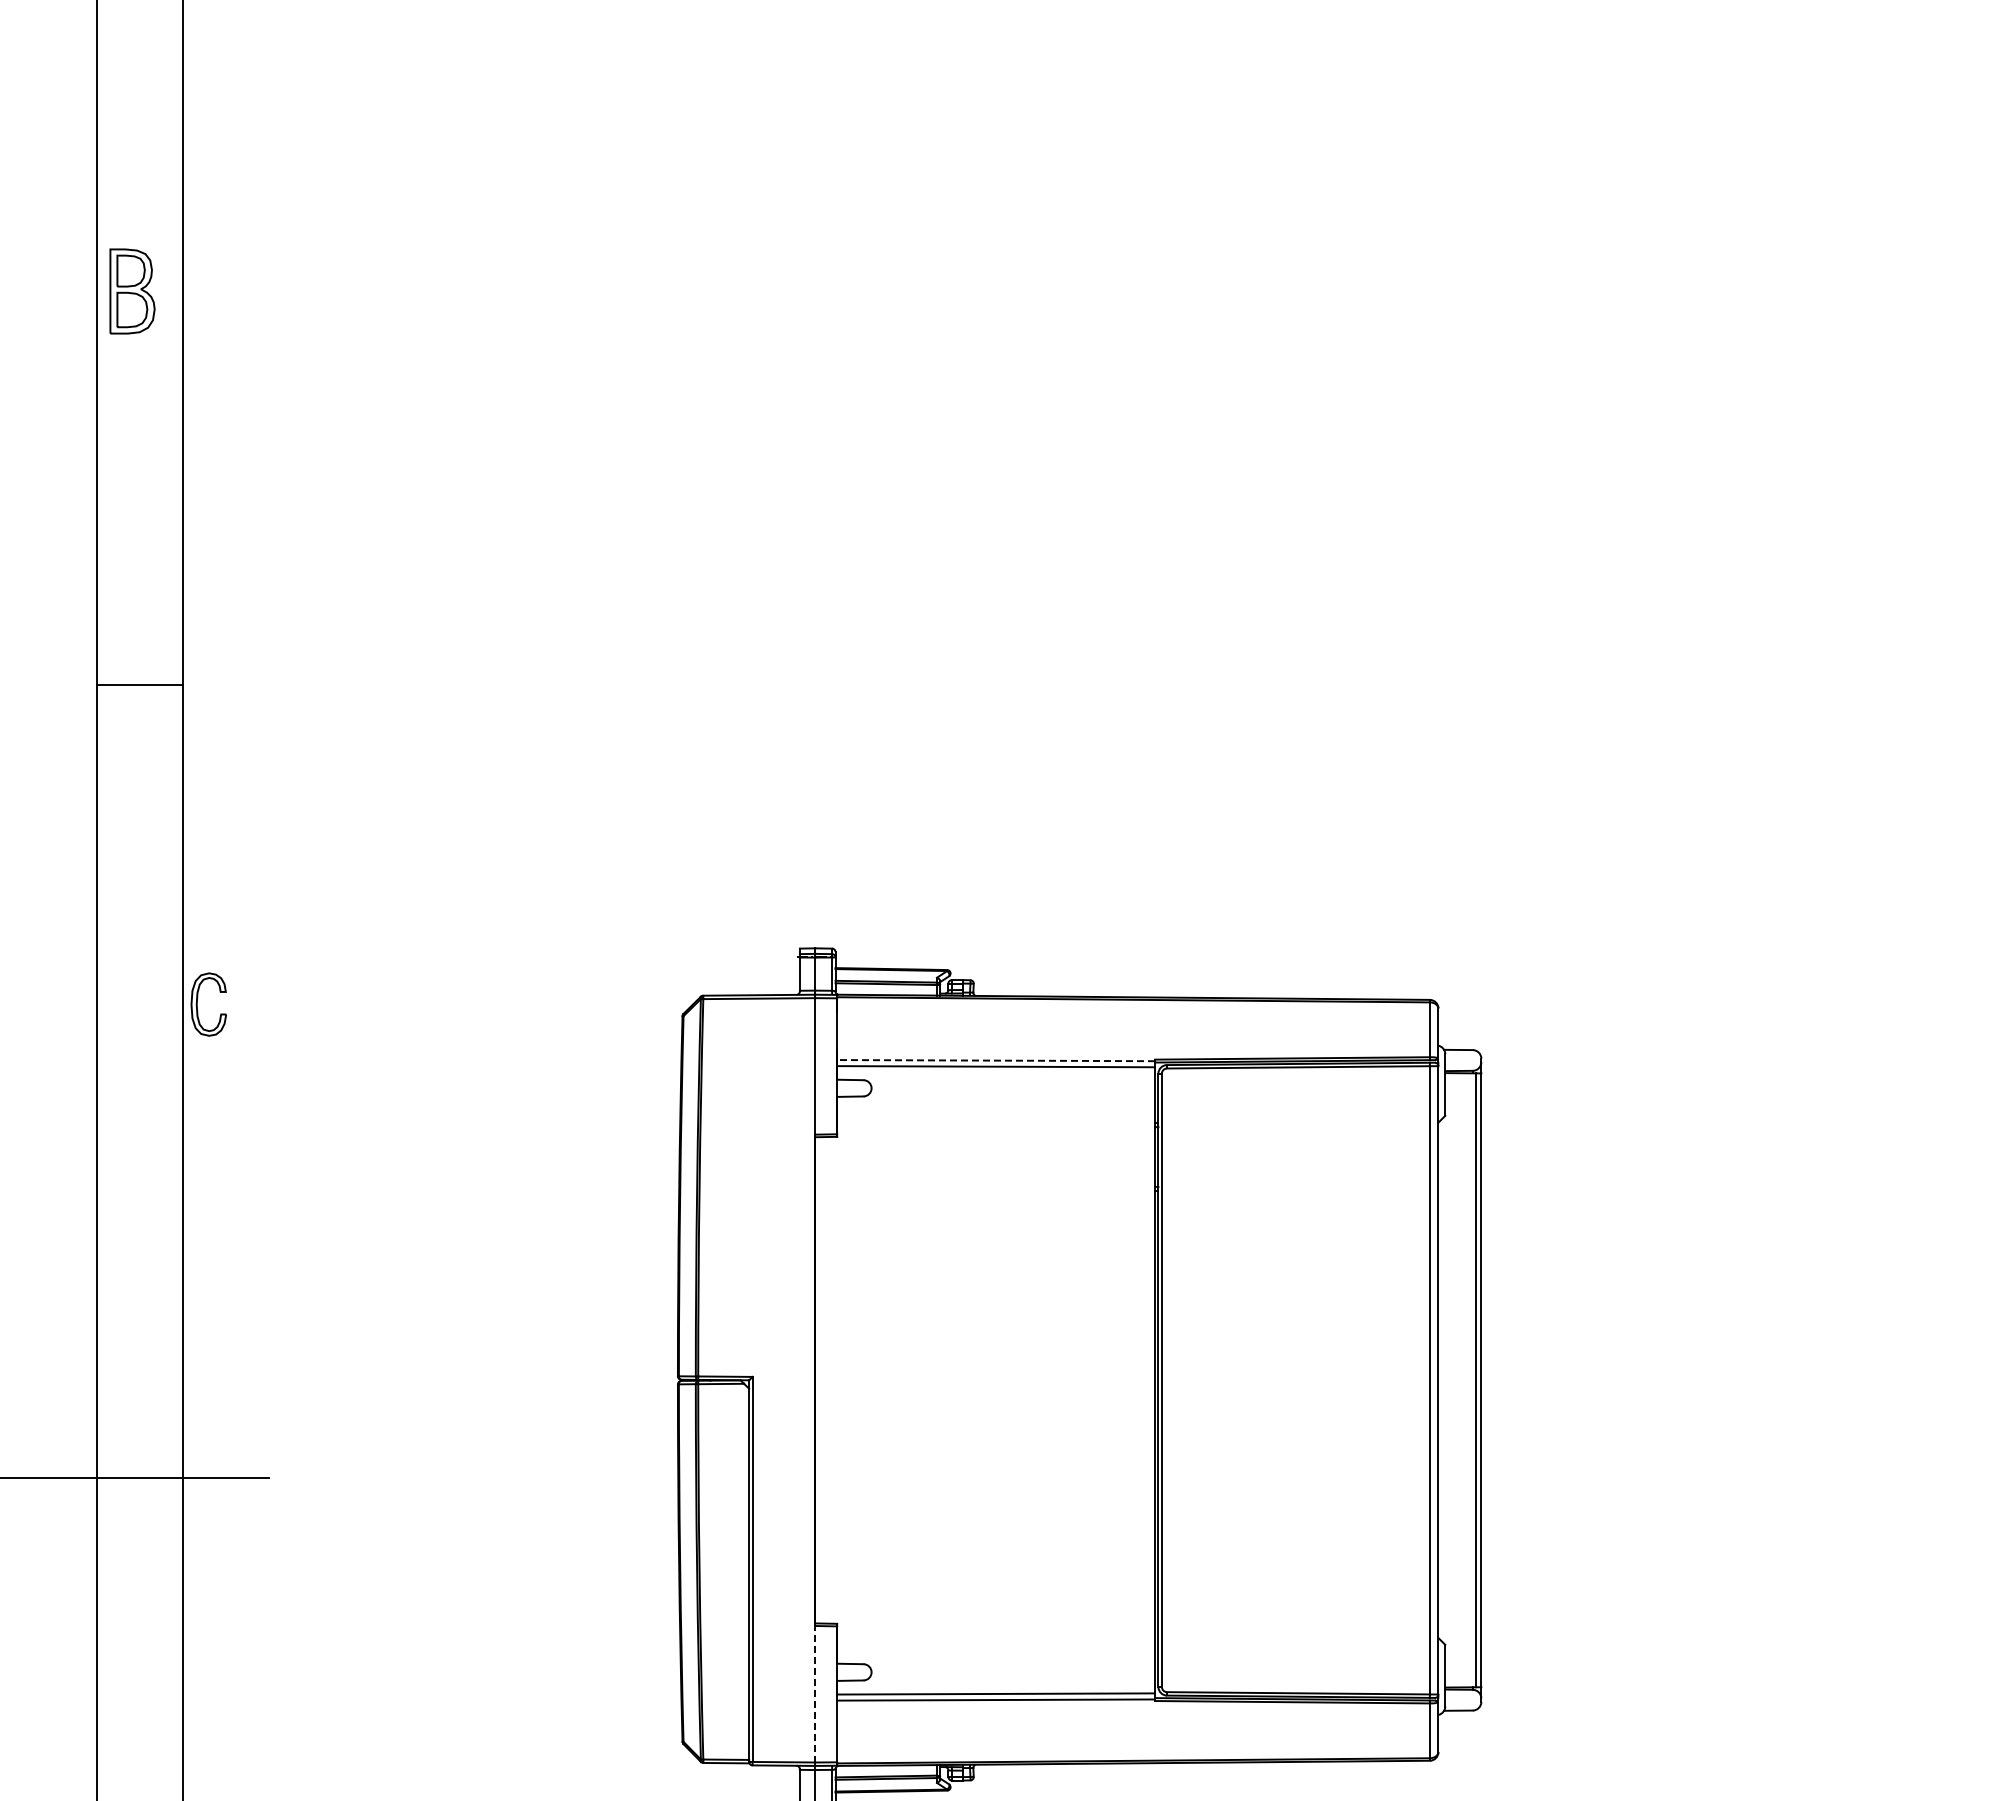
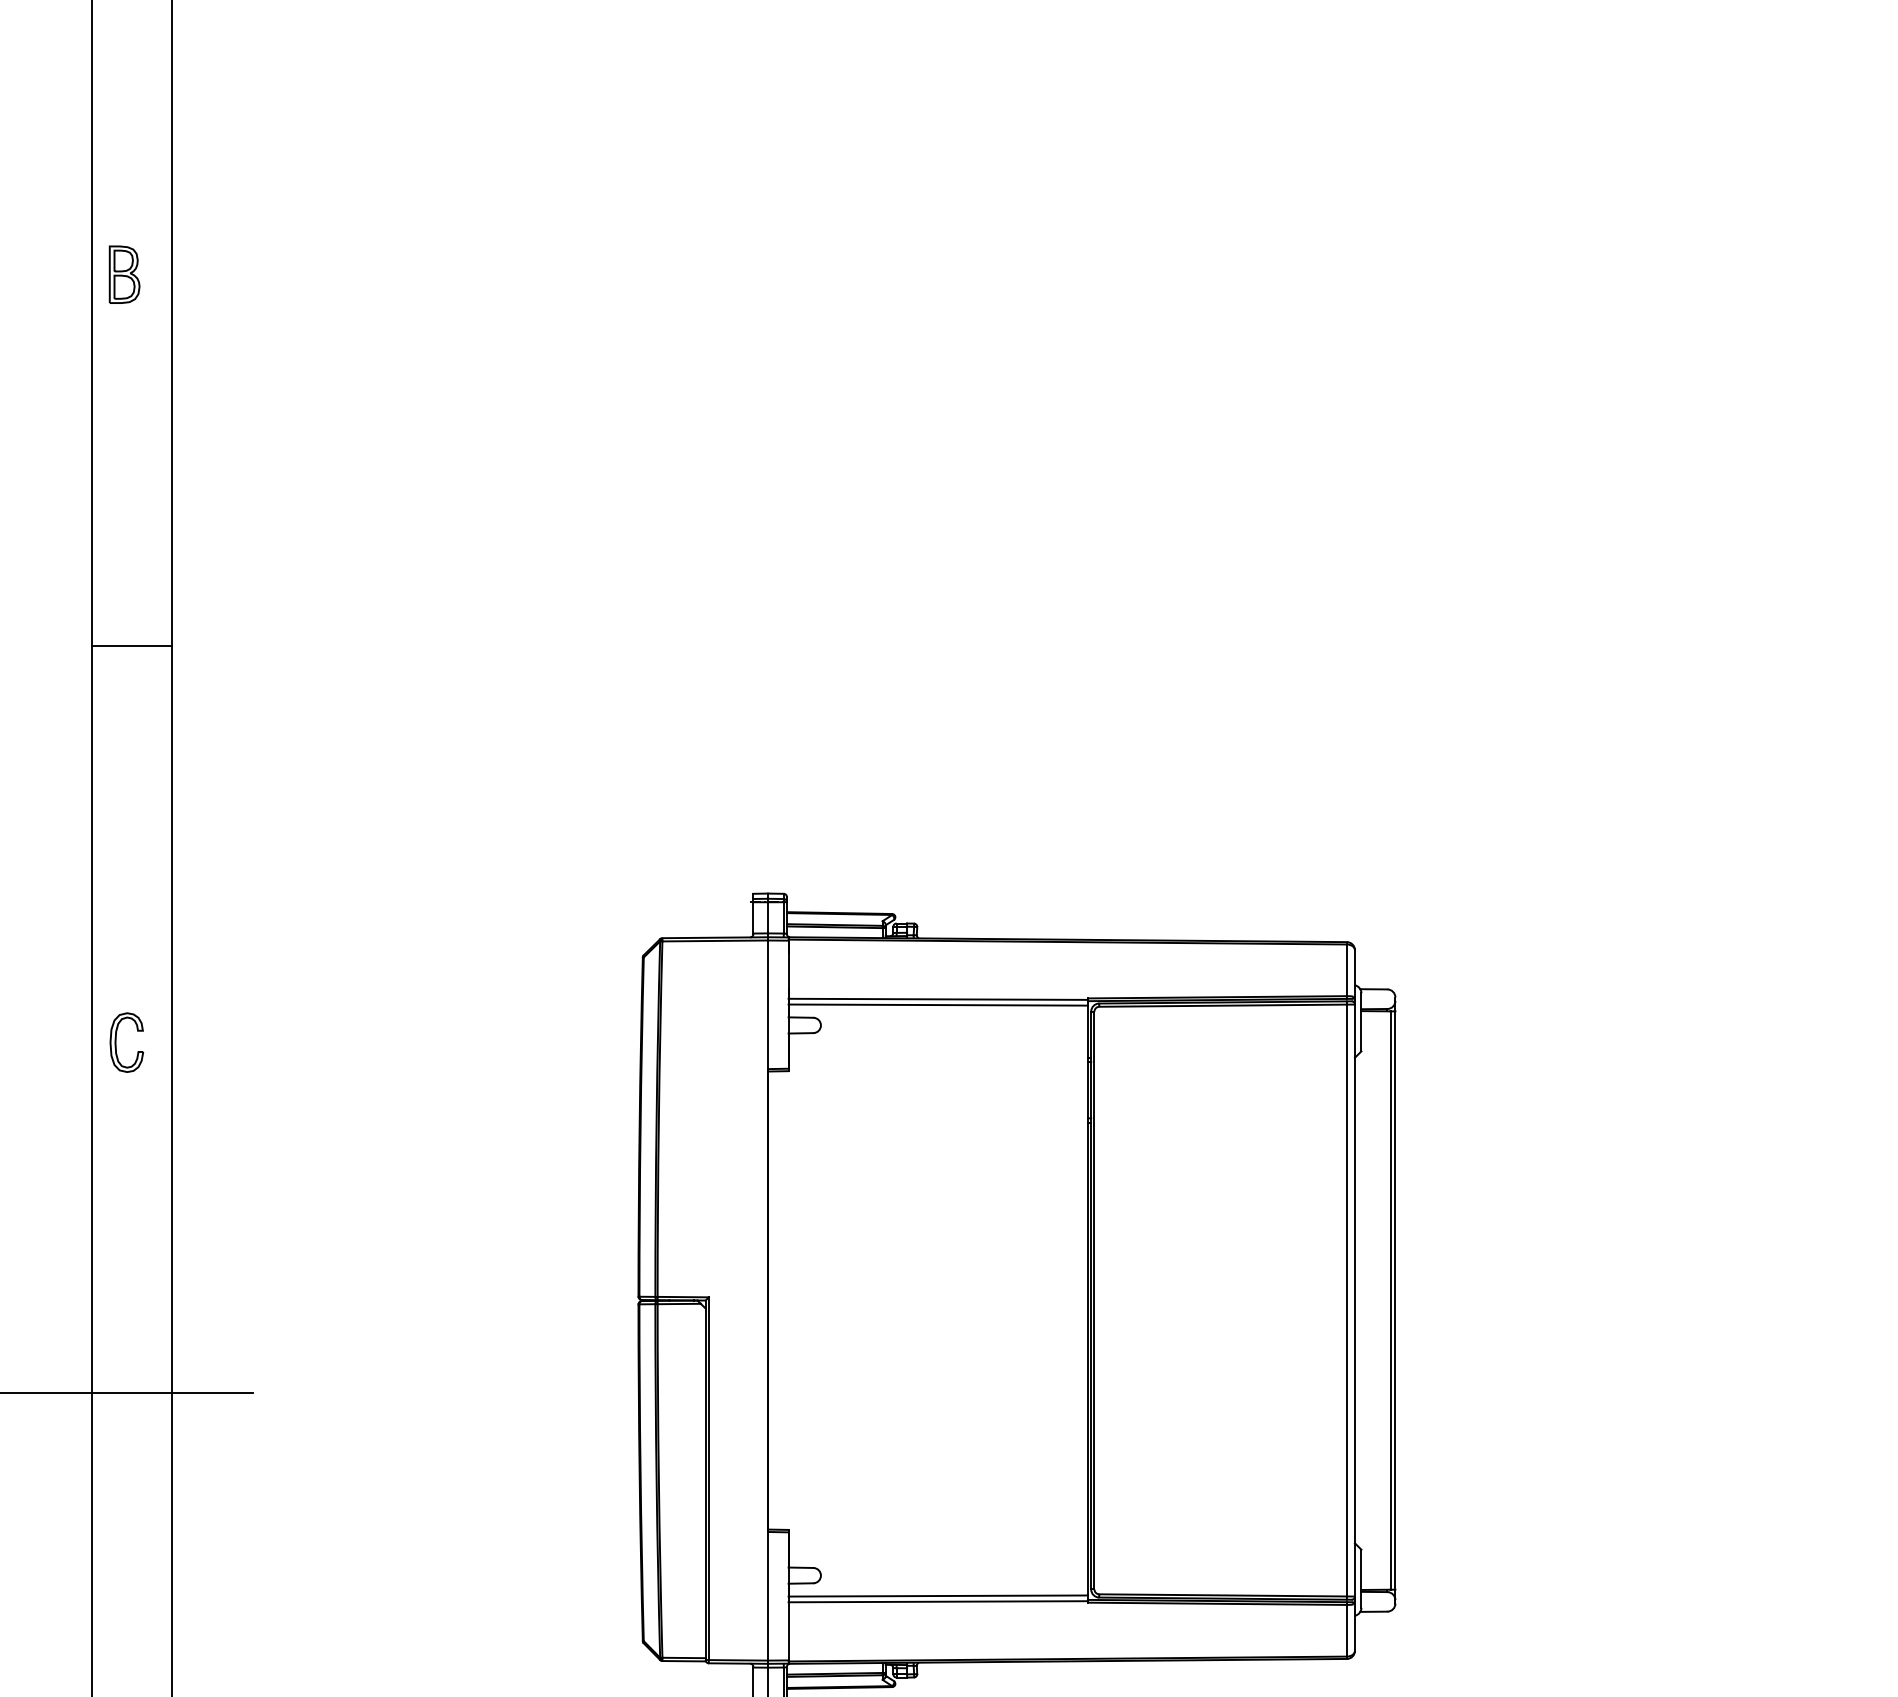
part: (132, 291) -> (124, 274), size x0.71
part: (197, 1004) -> (116, 1042), moved
line: (996, 1060) -> (938, 999), dashed -> solid
line: (815, 1693) -> (768, 1595), dashed -> solid

